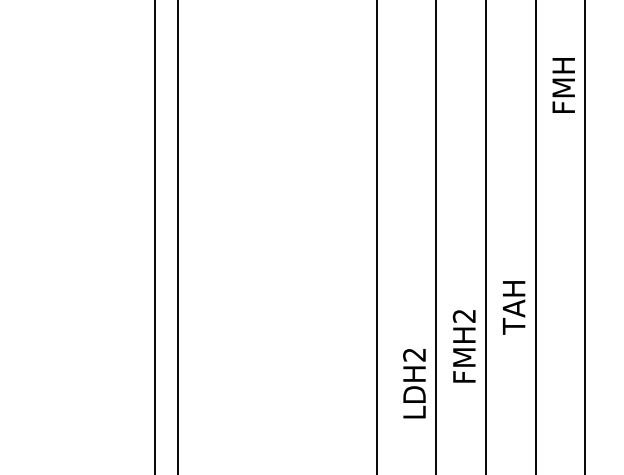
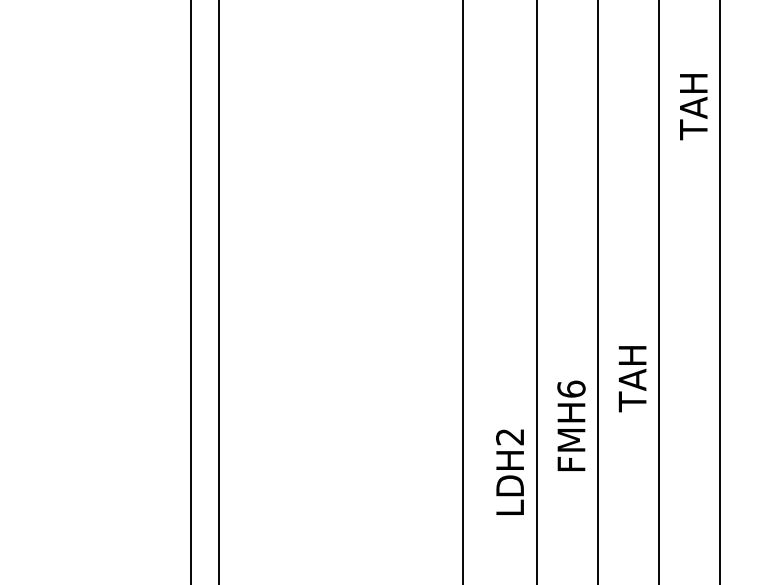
text: (563, 85) -> (693, 105), FMH -> TAH
text: (464, 315) -> (571, 388), FMH2 -> FMH6

